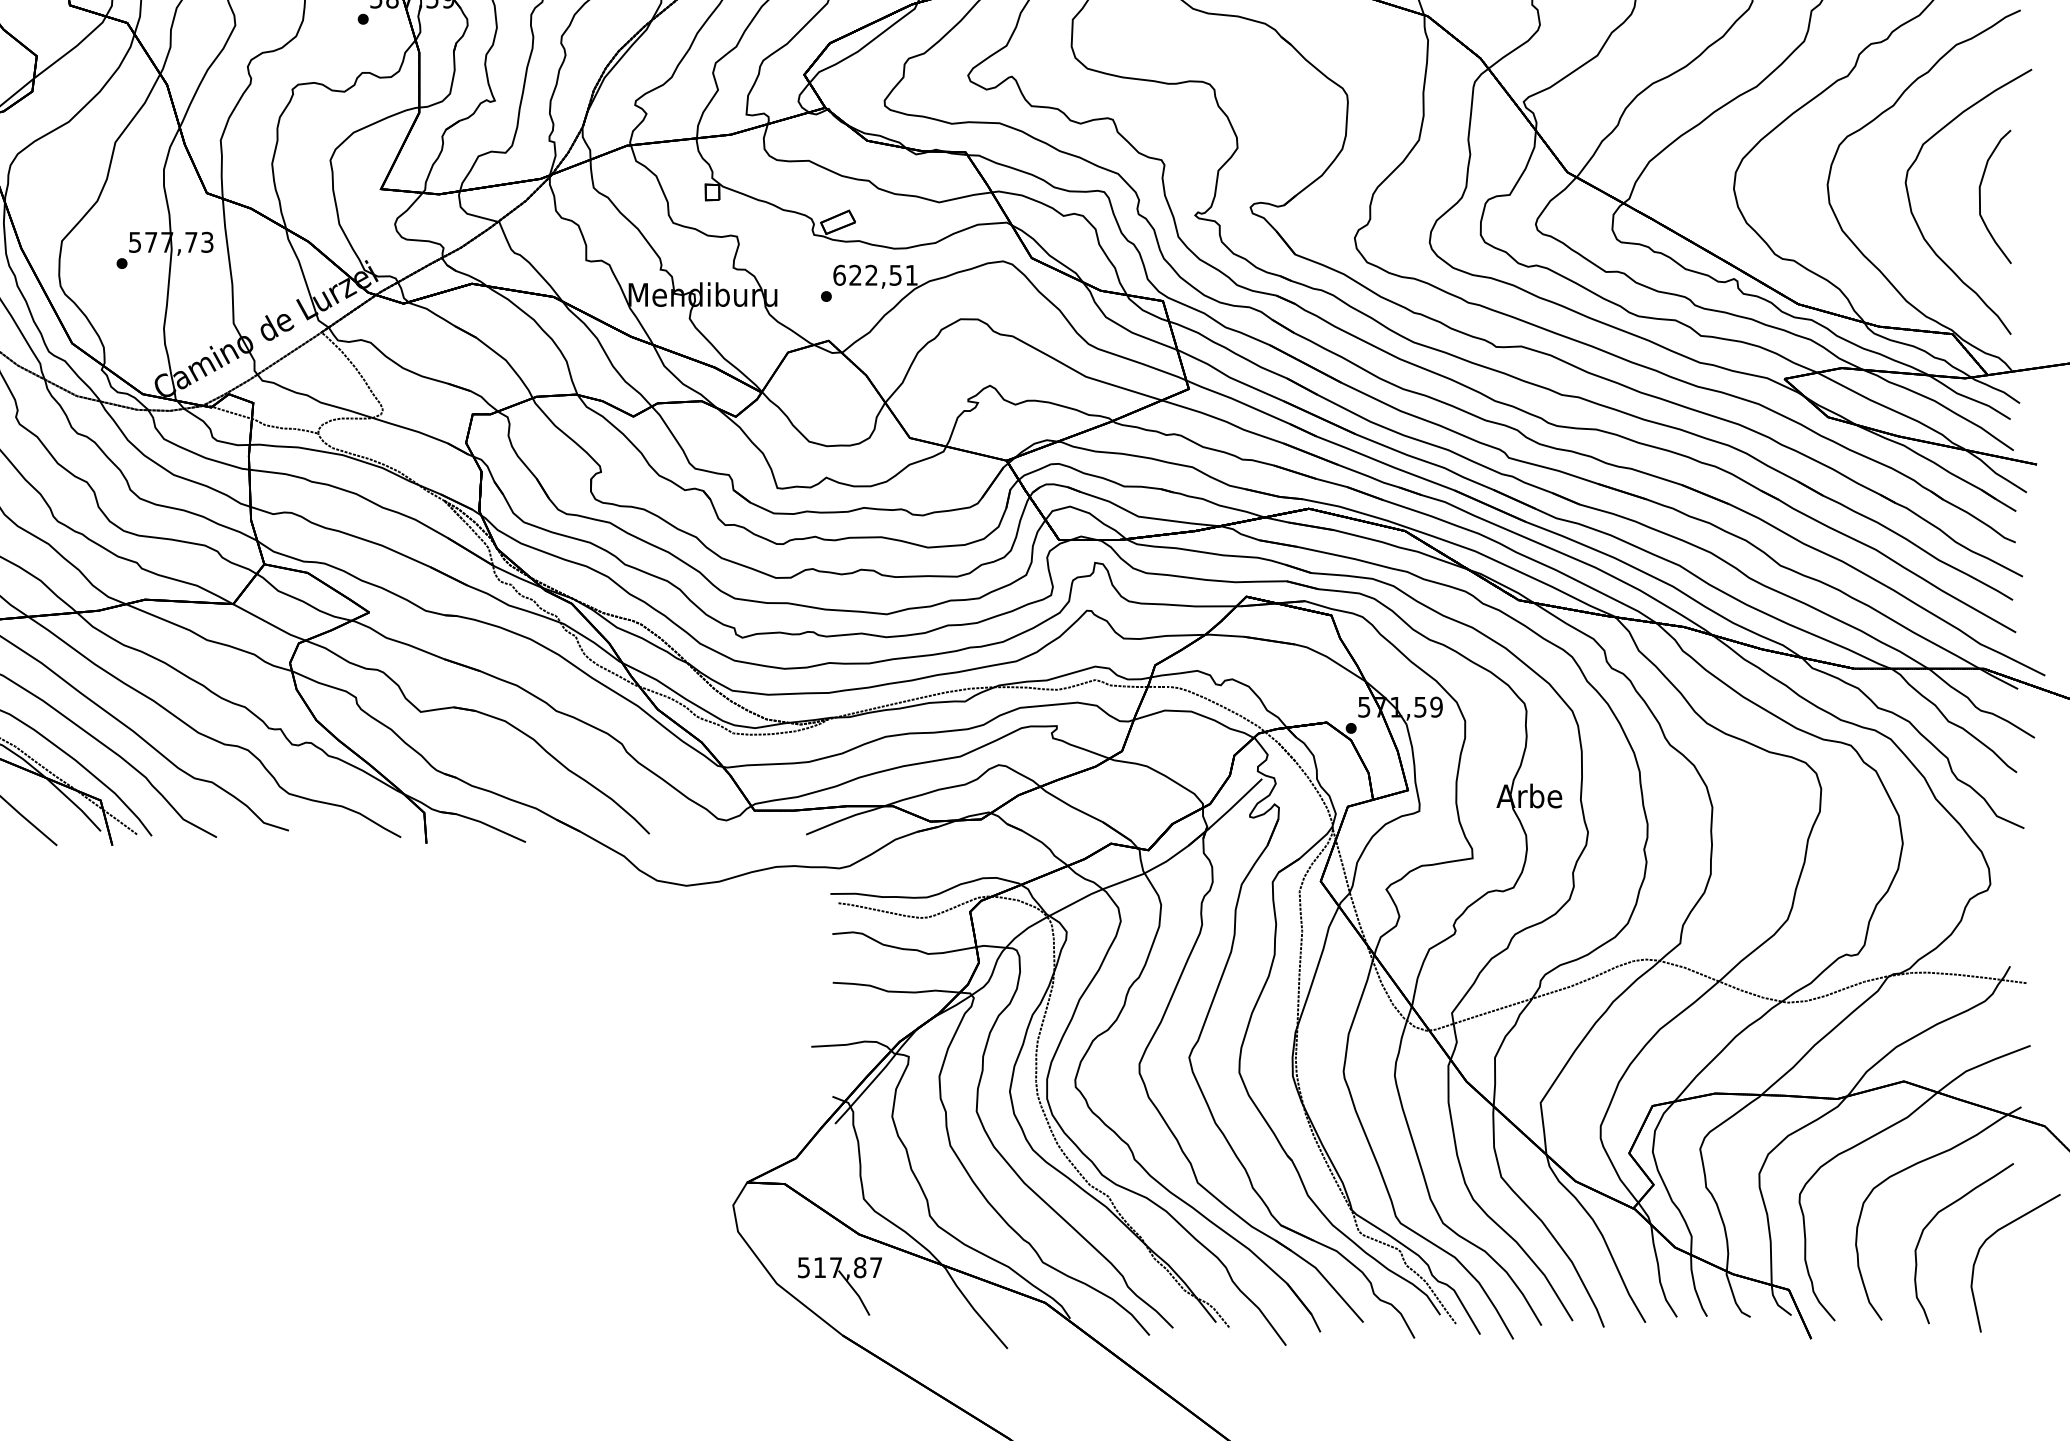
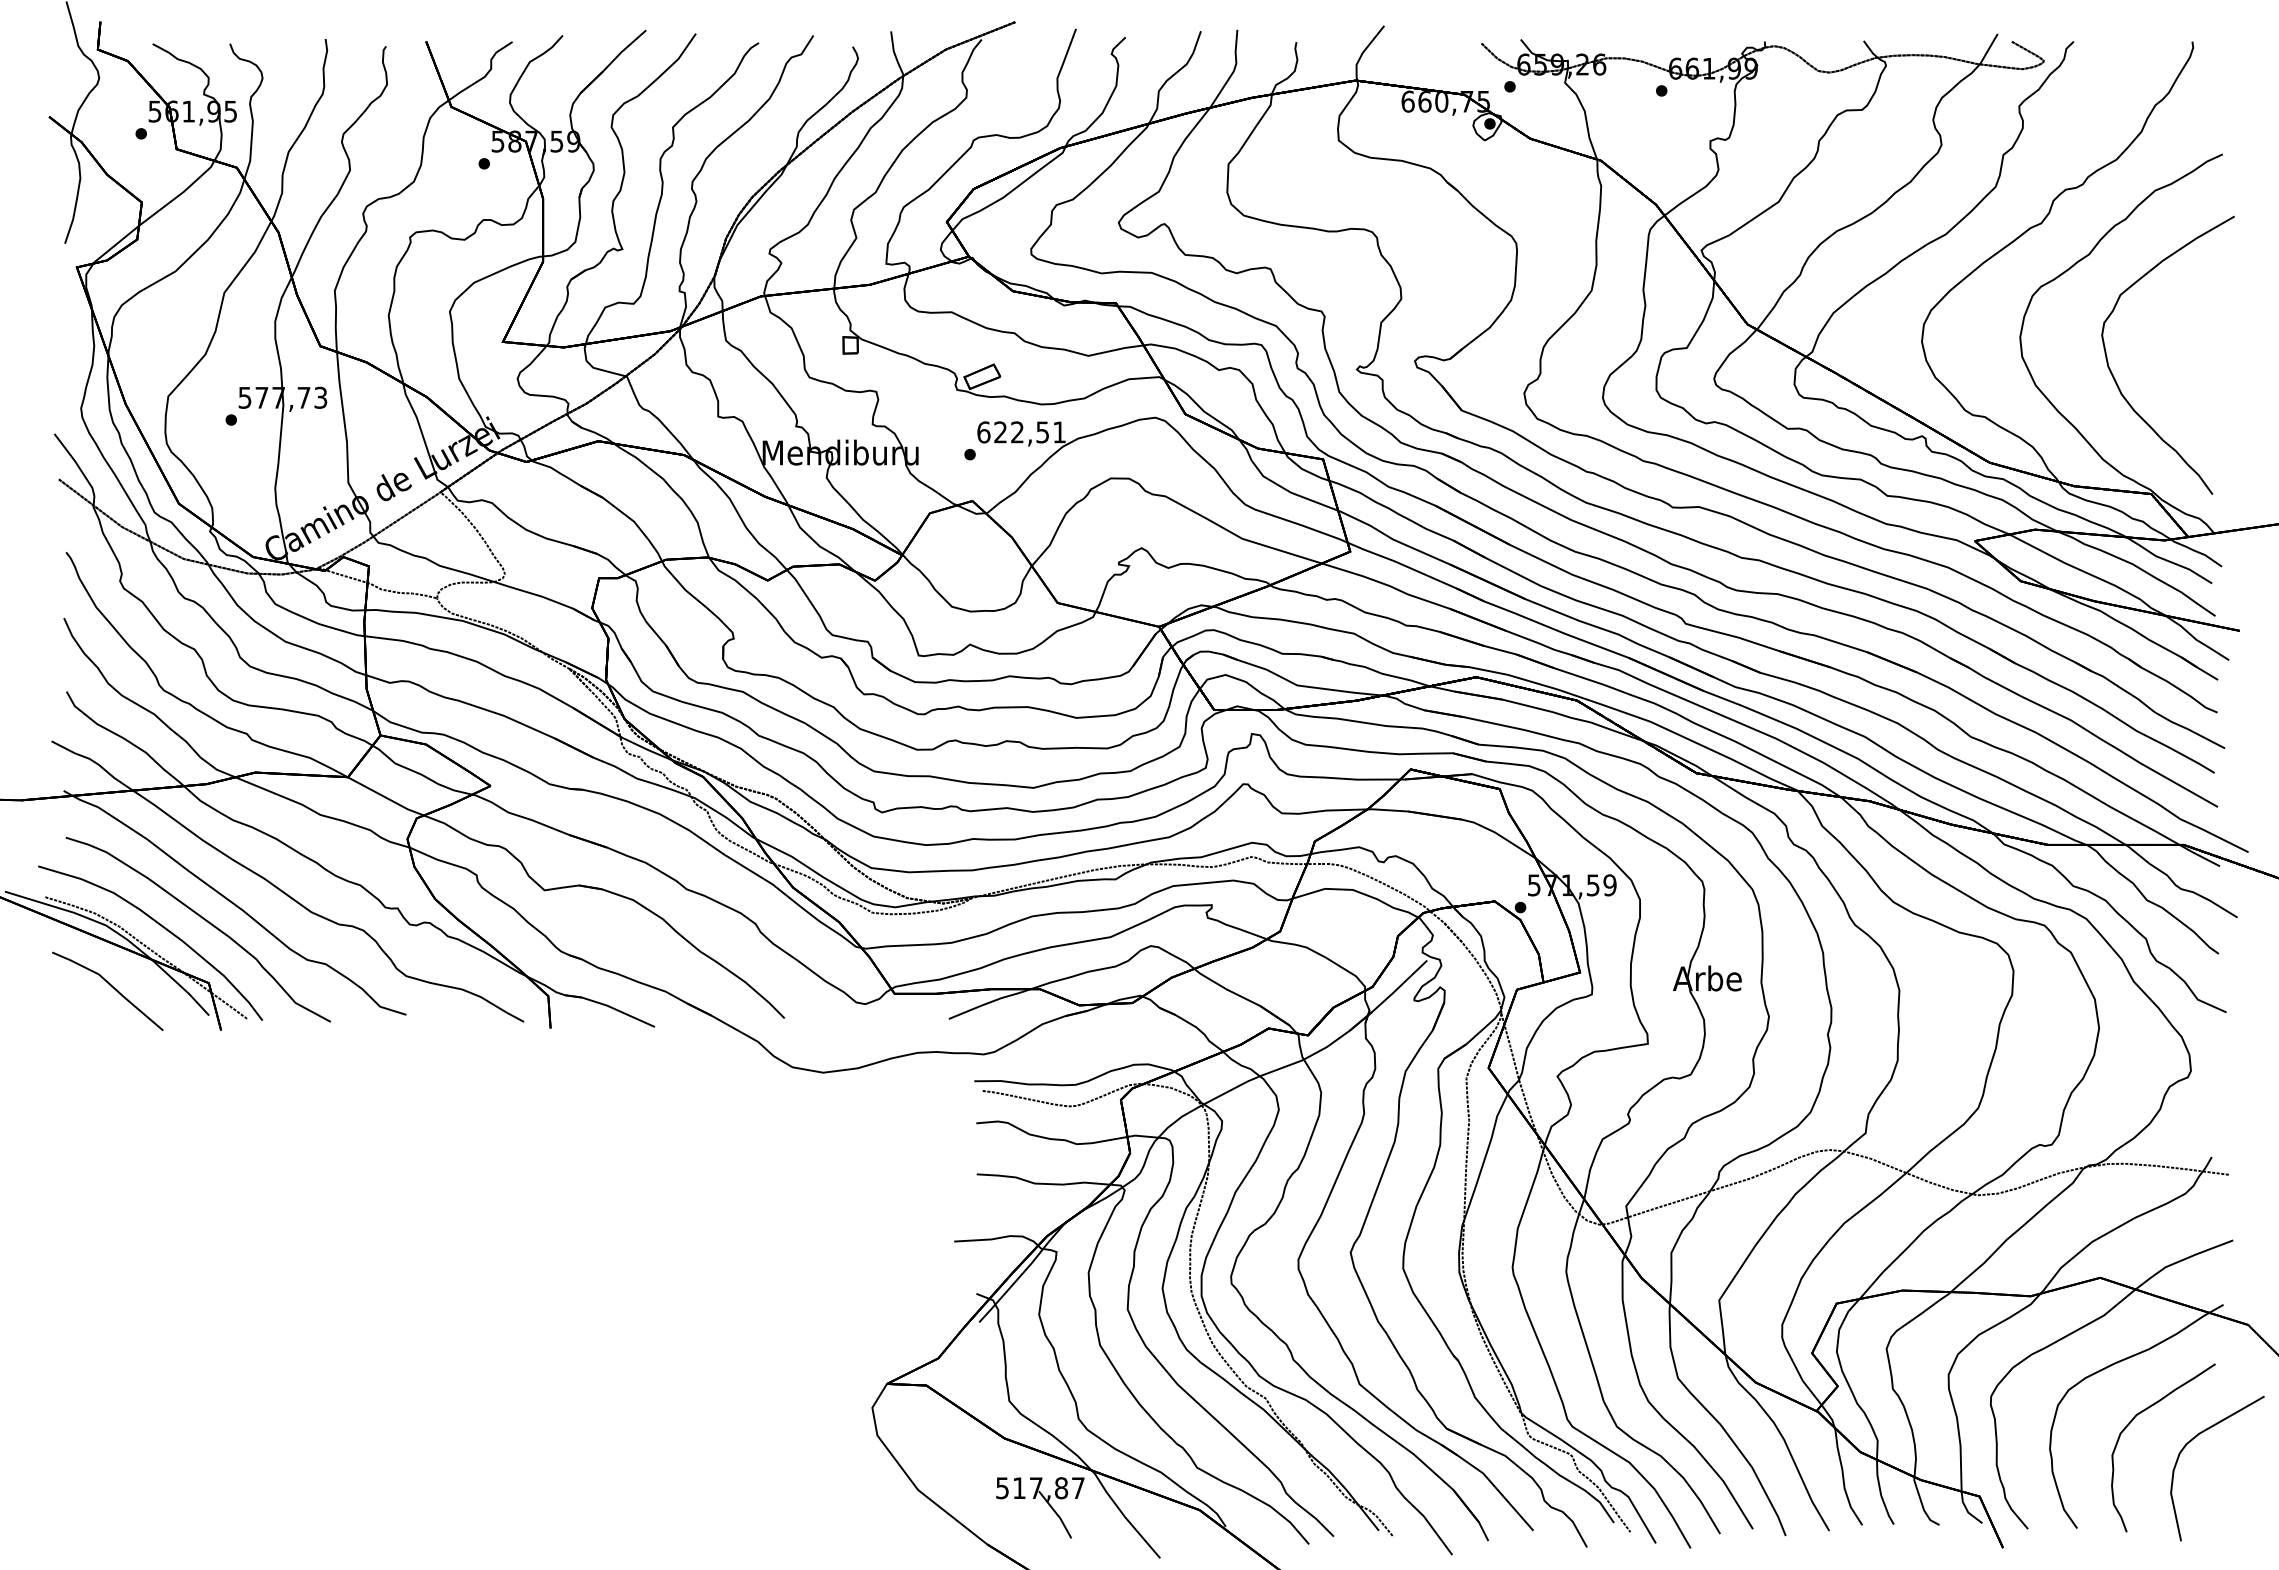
part: (1980, 196) -> (2180, 349), removed
part: (844, 1280) -> (1045, 1501), moved

